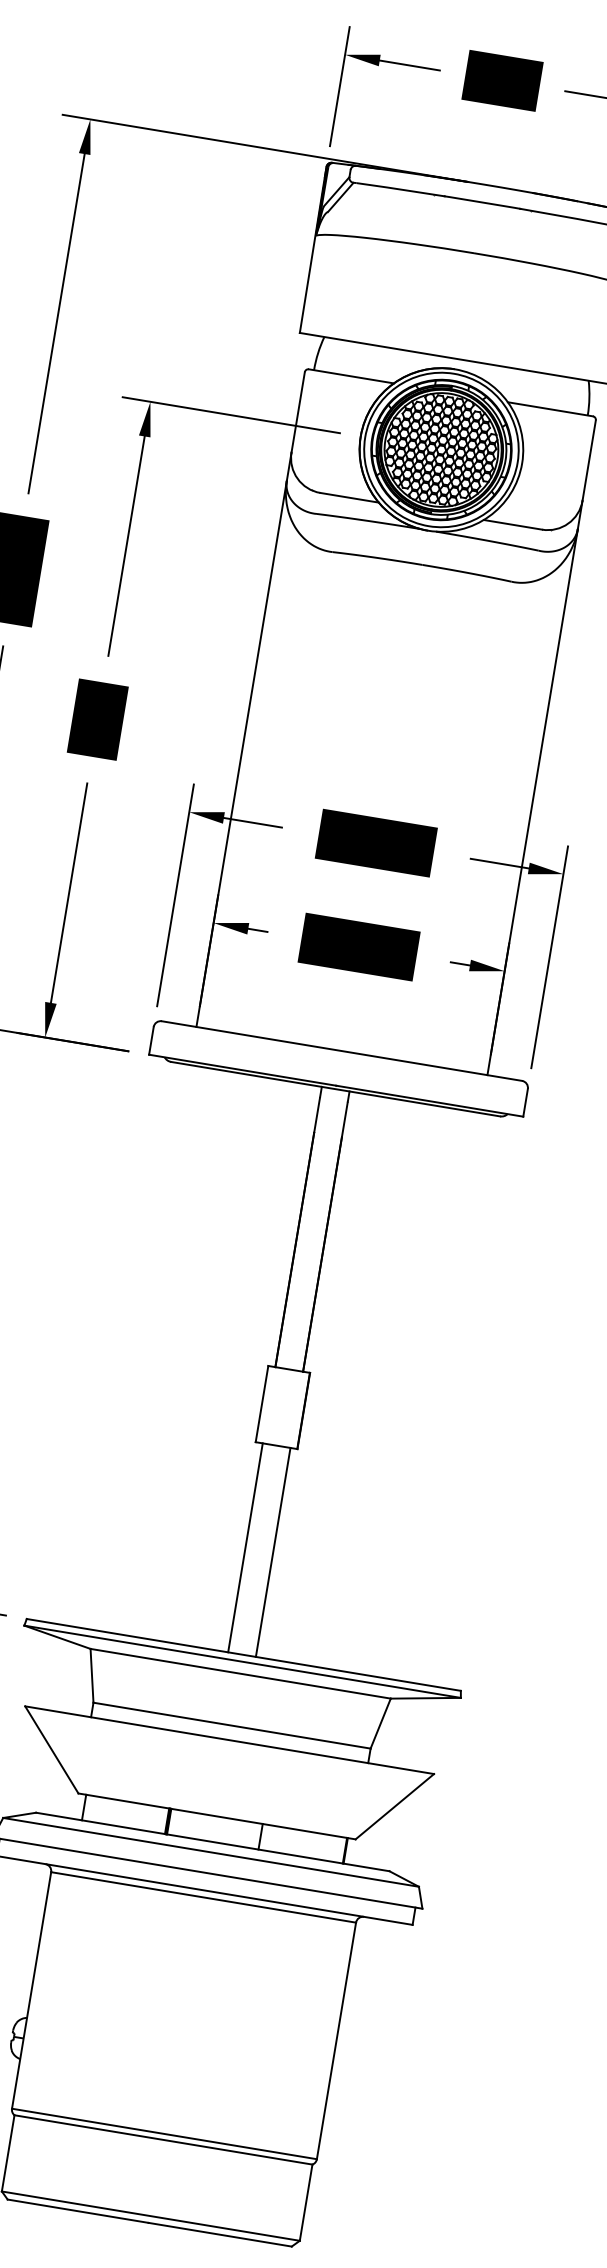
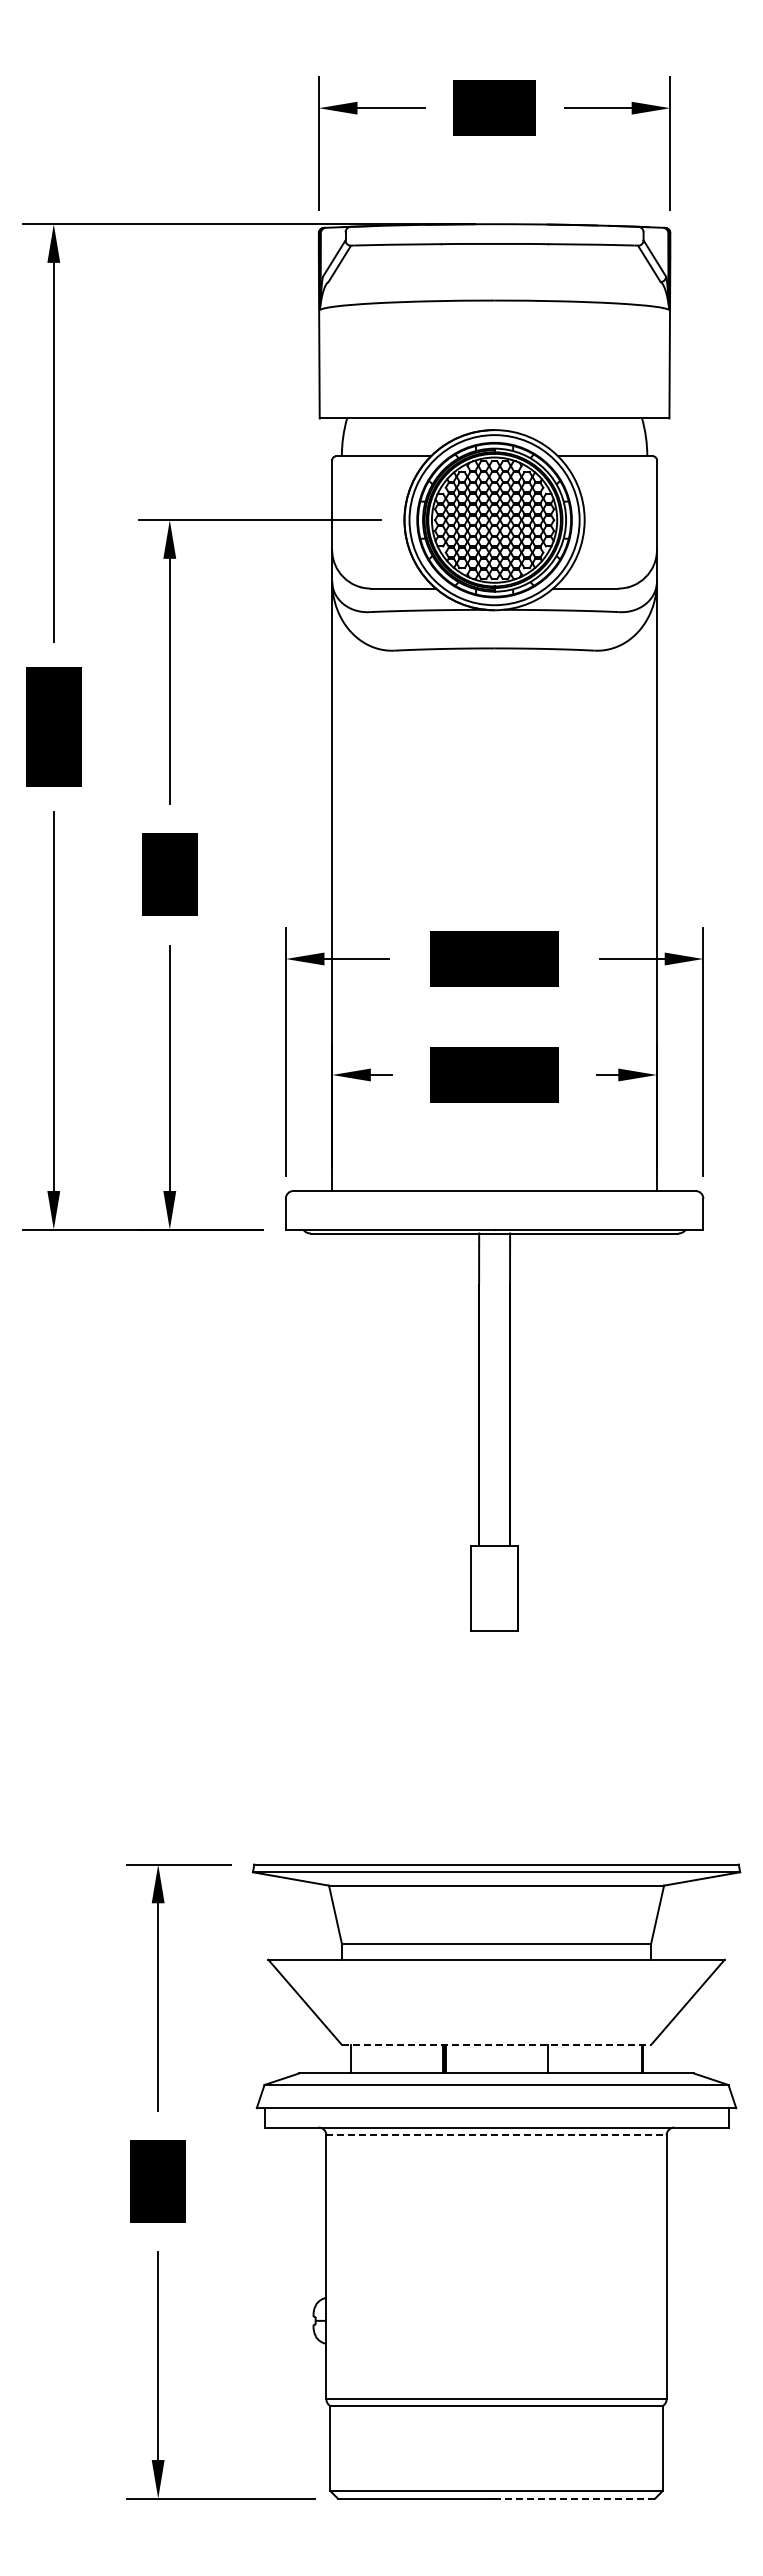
line: (245, 1547) -> (479, 1747), removed
line: (273, 1552) -> (510, 1747), removed
line: (217, 1816) -> (496, 2044), solid -> dashed
line: (204, 1897) -> (497, 2135), solid -> dashed
line: (220, 2234) -> (575, 2498), solid -> dashed

